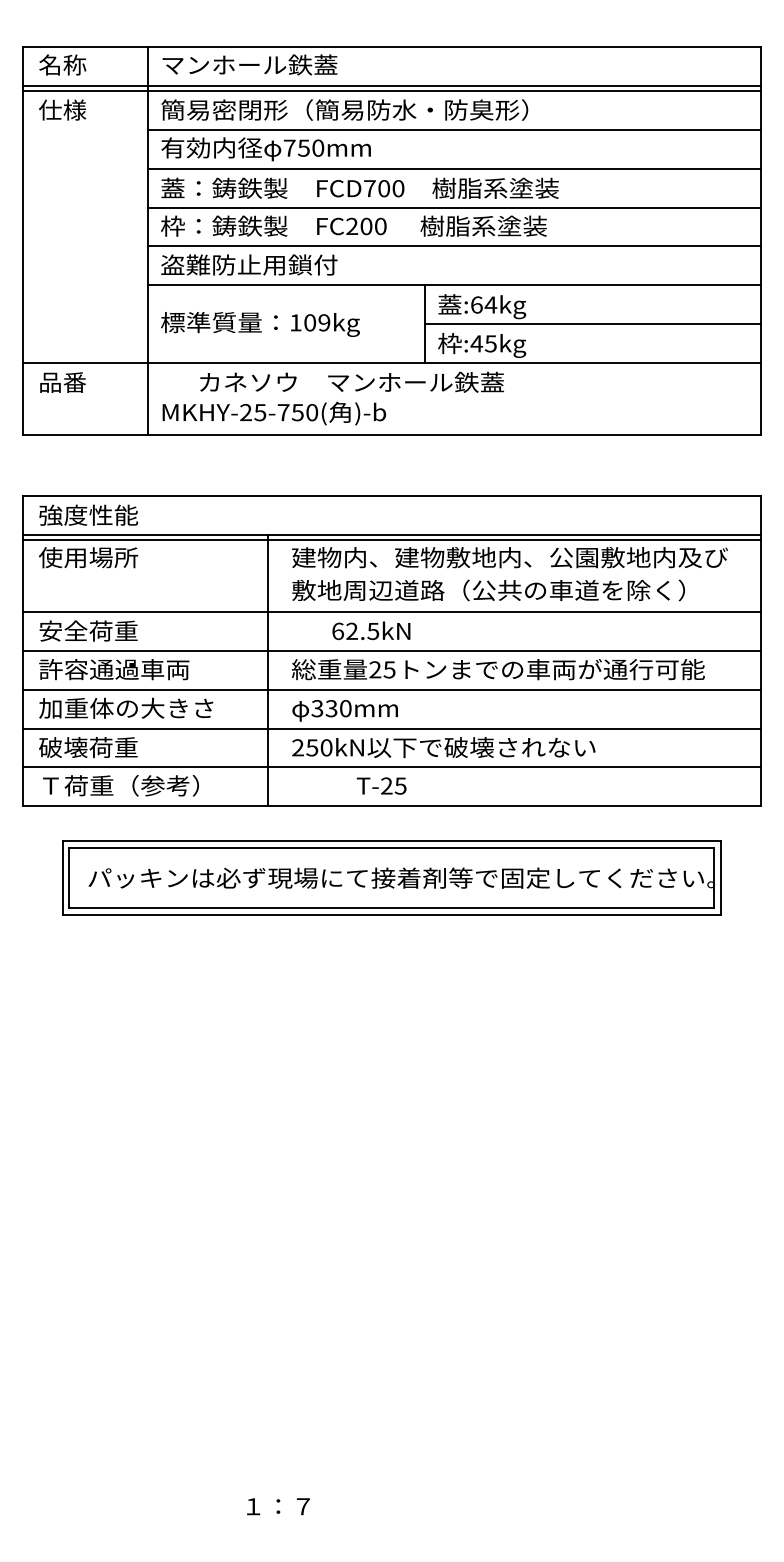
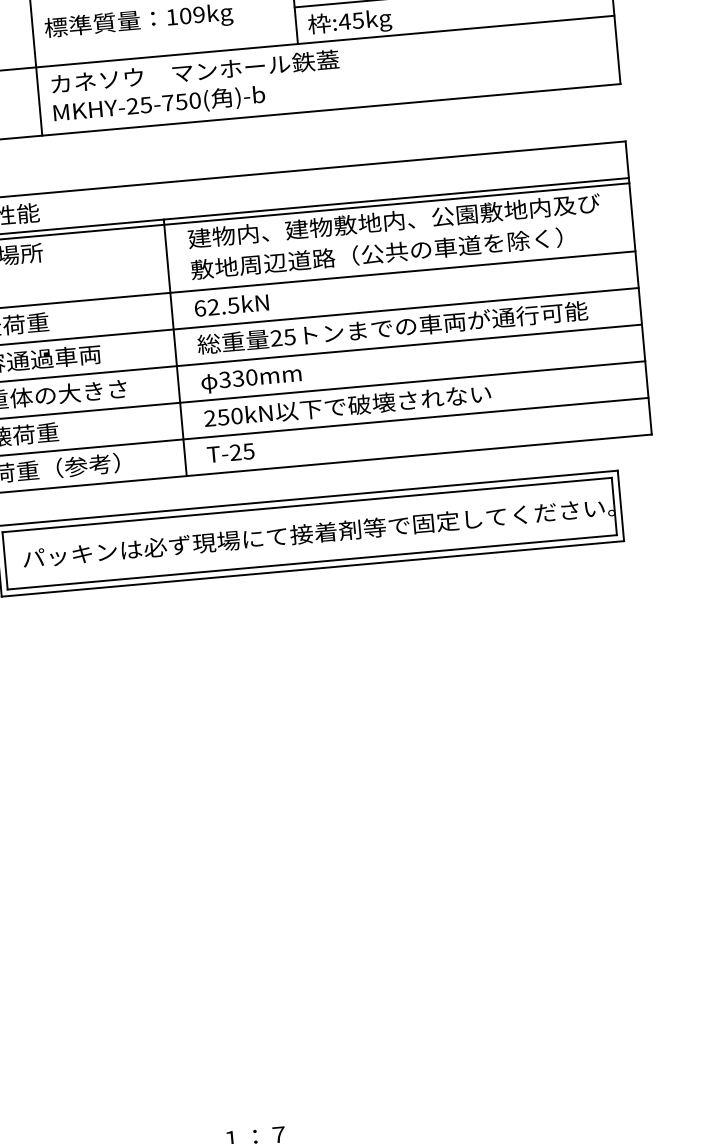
text: (351, 381) -> (194, 71), moved
text: (371, 630) -> (231, 304), moved
text: (381, 785) -> (230, 452), moved

